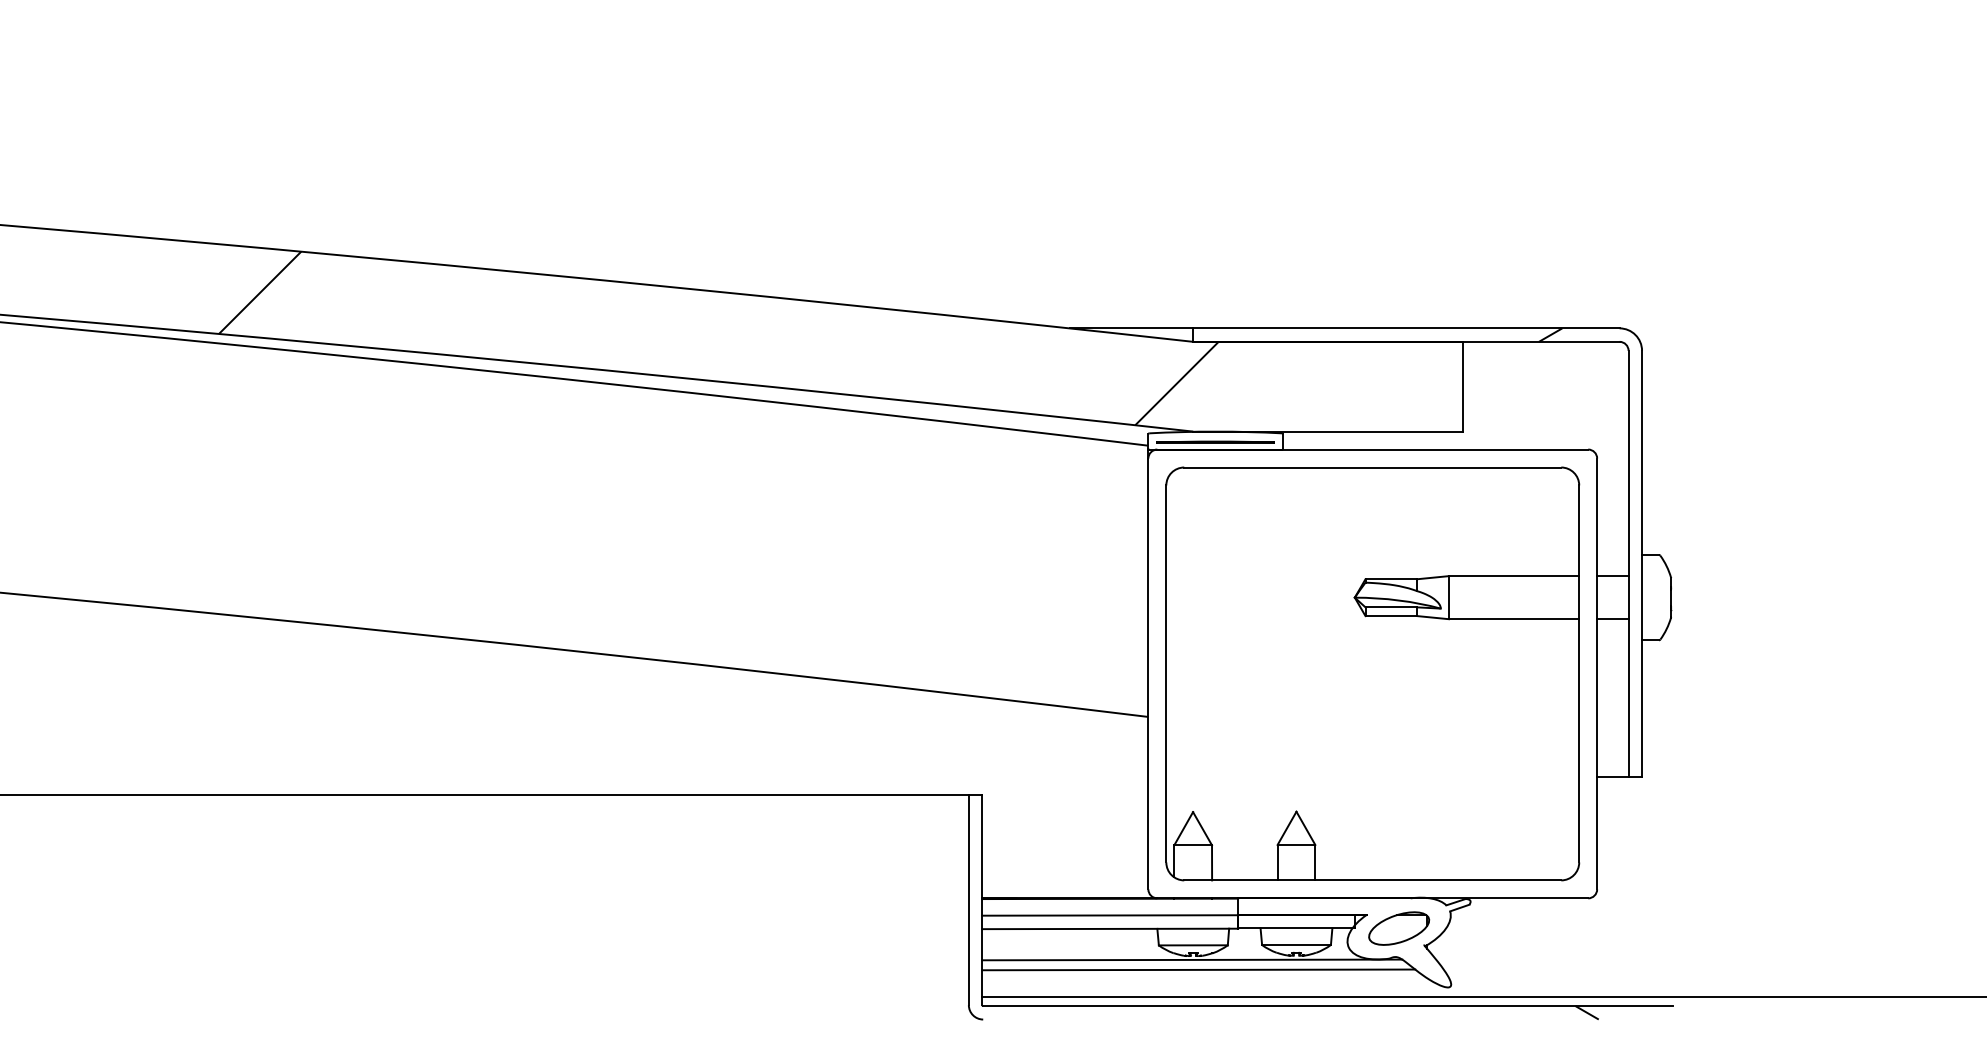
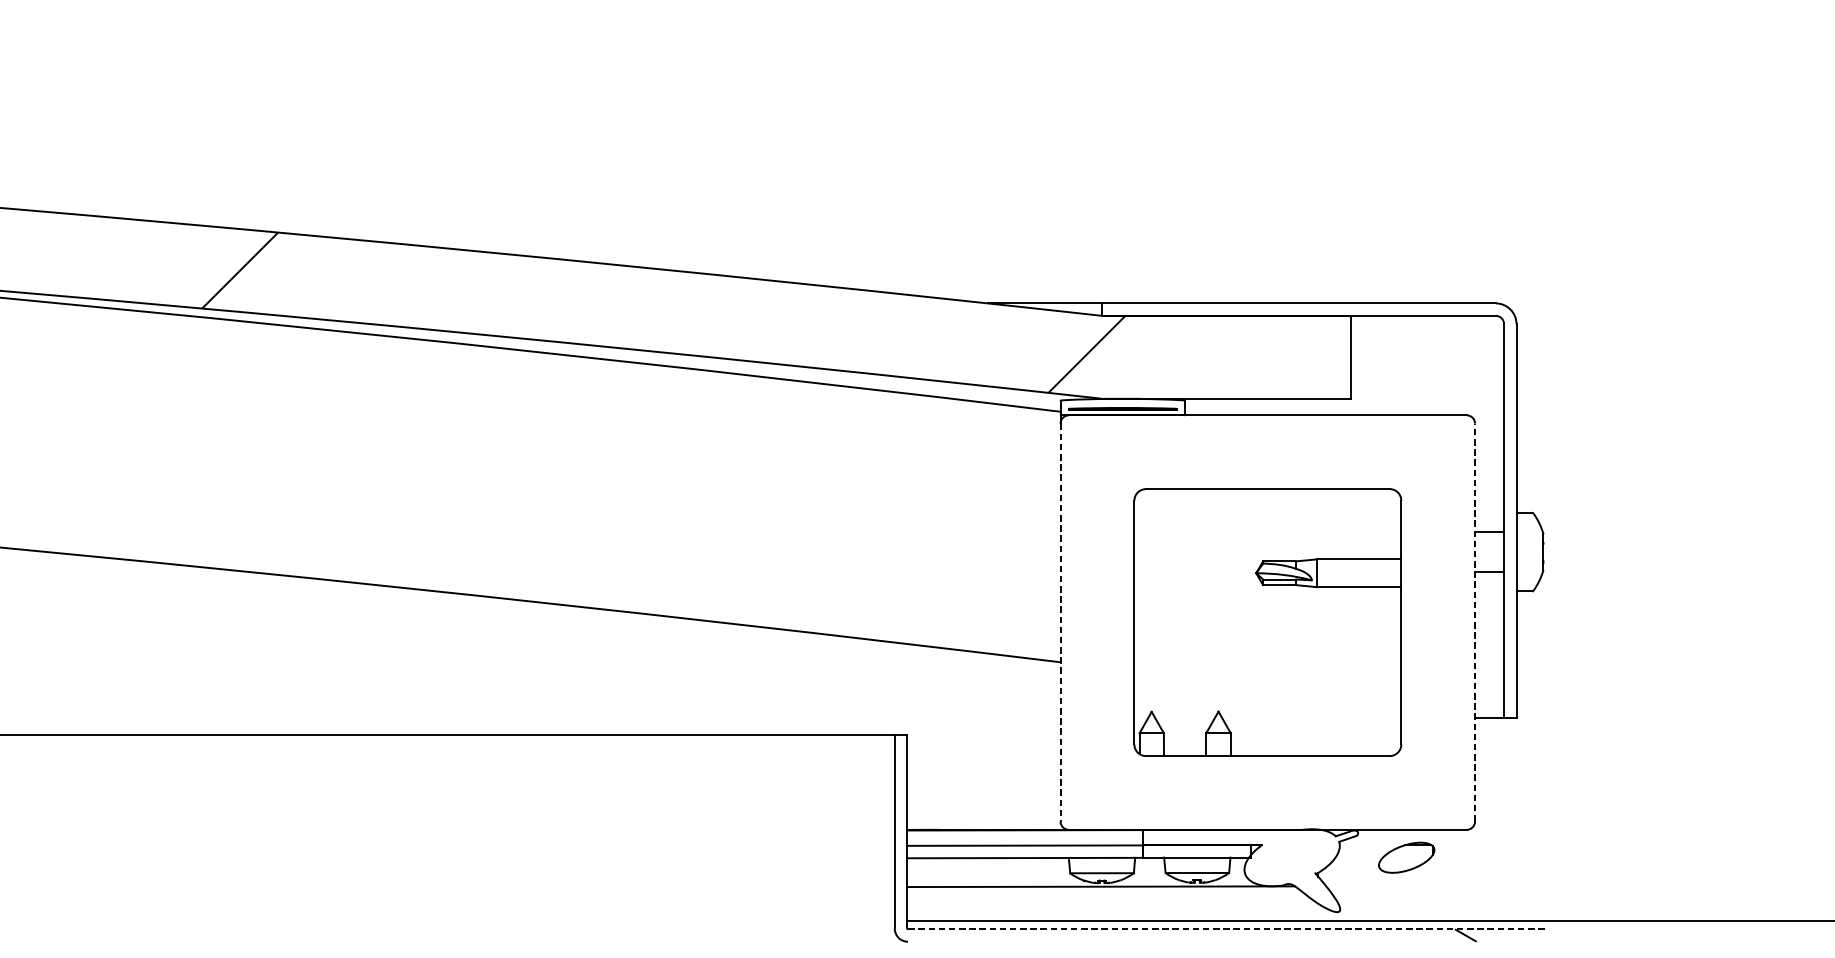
hatch: (1550, 334) -> (1431, 309), removed
part: (1372, 673) -> (1267, 622), size x0.7
line: (1597, 673) -> (1475, 622), solid -> dashed
line: (1148, 674) -> (1060, 623), solid -> dashed
part: (1399, 928) -> (1407, 857), moved
line: (1198, 969) -> (1106, 895), removed
line: (1327, 1006) -> (1225, 929), solid -> dashed

